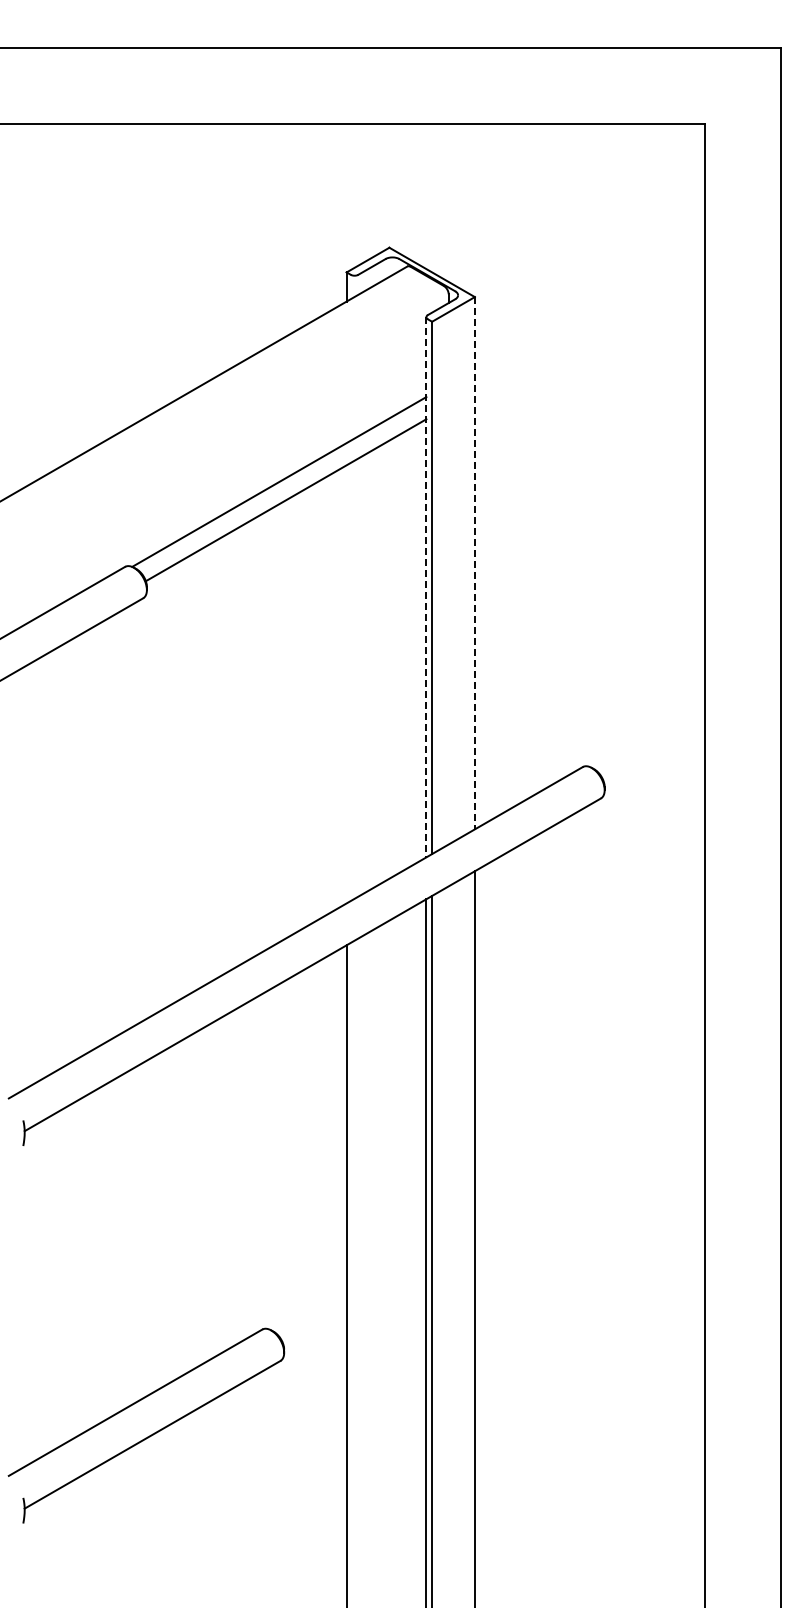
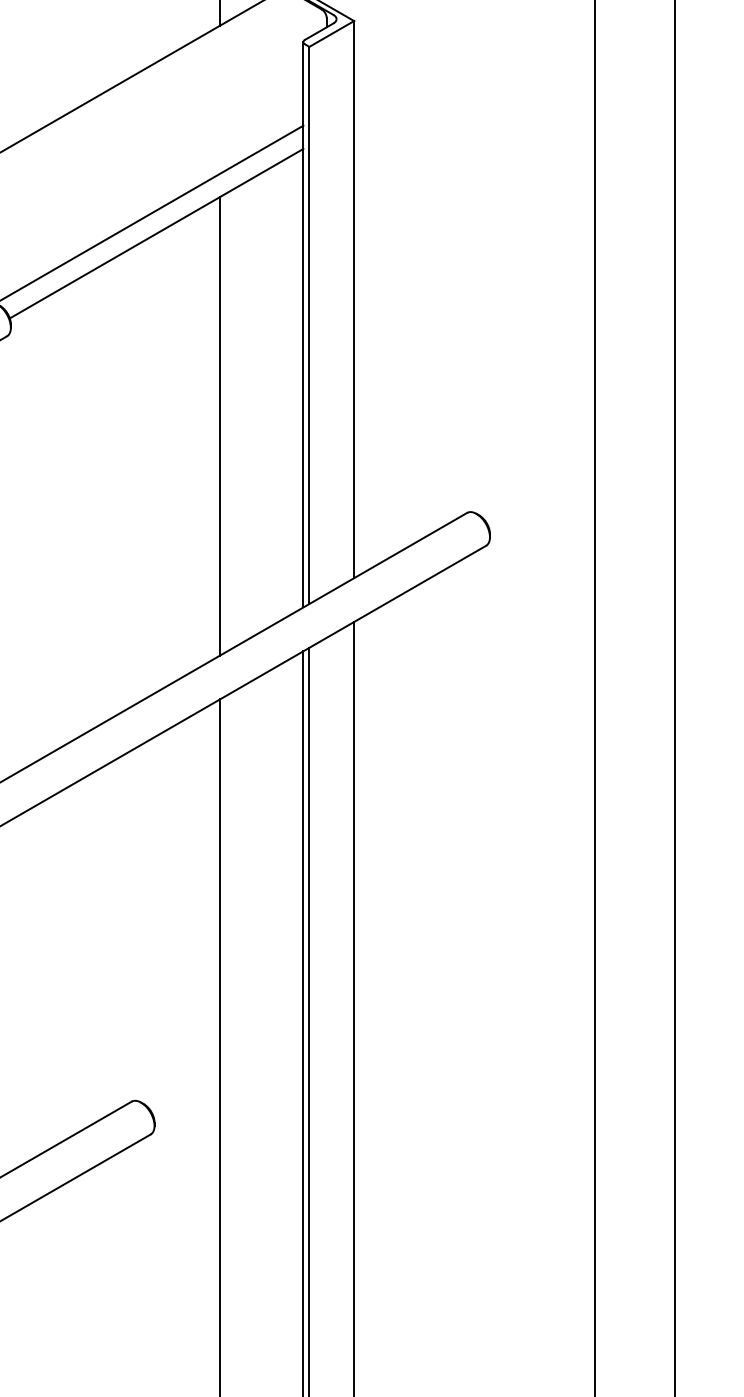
line: (474, 563) -> (353, 299), dashed -> solid
line: (426, 587) -> (303, 325), dashed -> solid
line: (346, 684) -> (219, 426), added

